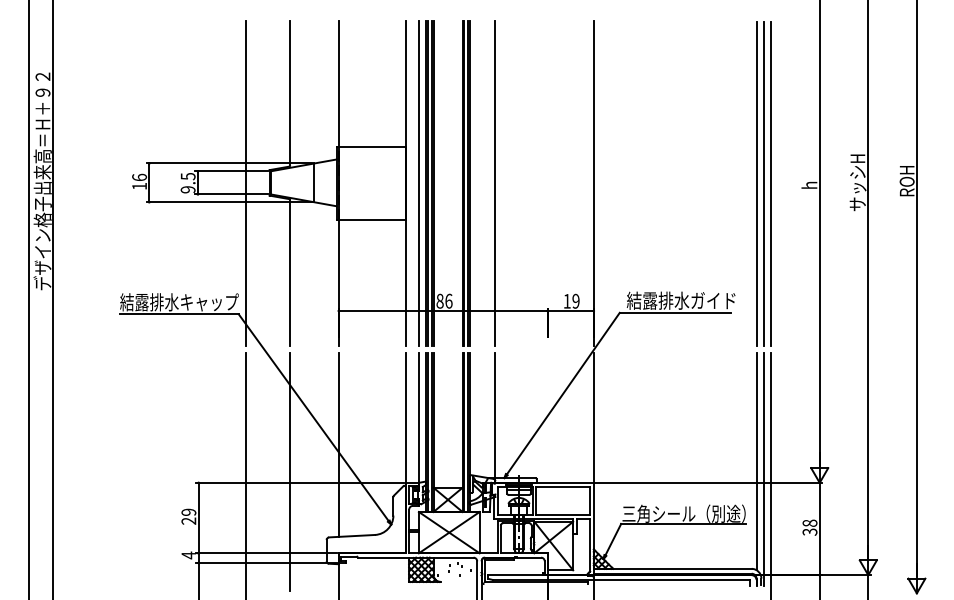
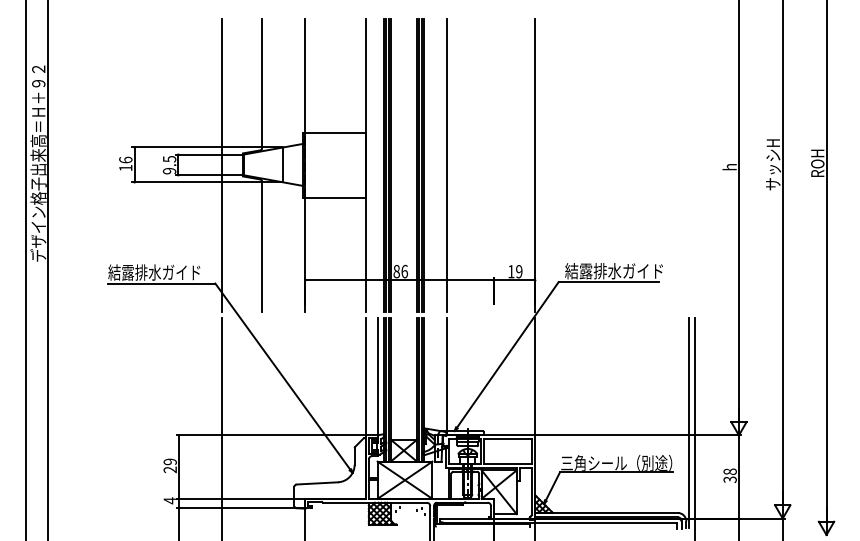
line: (418, 183) -> (377, 165), removed
line: (757, 183) -> (682, 165), removed
line: (763, 183) -> (688, 165), removed
line: (771, 183) -> (695, 165), removed
text: (210, 302) -> (189, 272), 結露排水キャップ -> 結露排水ガイド
line: (338, 445) -> (305, 401), removed
line: (757, 461) -> (682, 416), removed
line: (290, 471) -> (261, 425), removed

